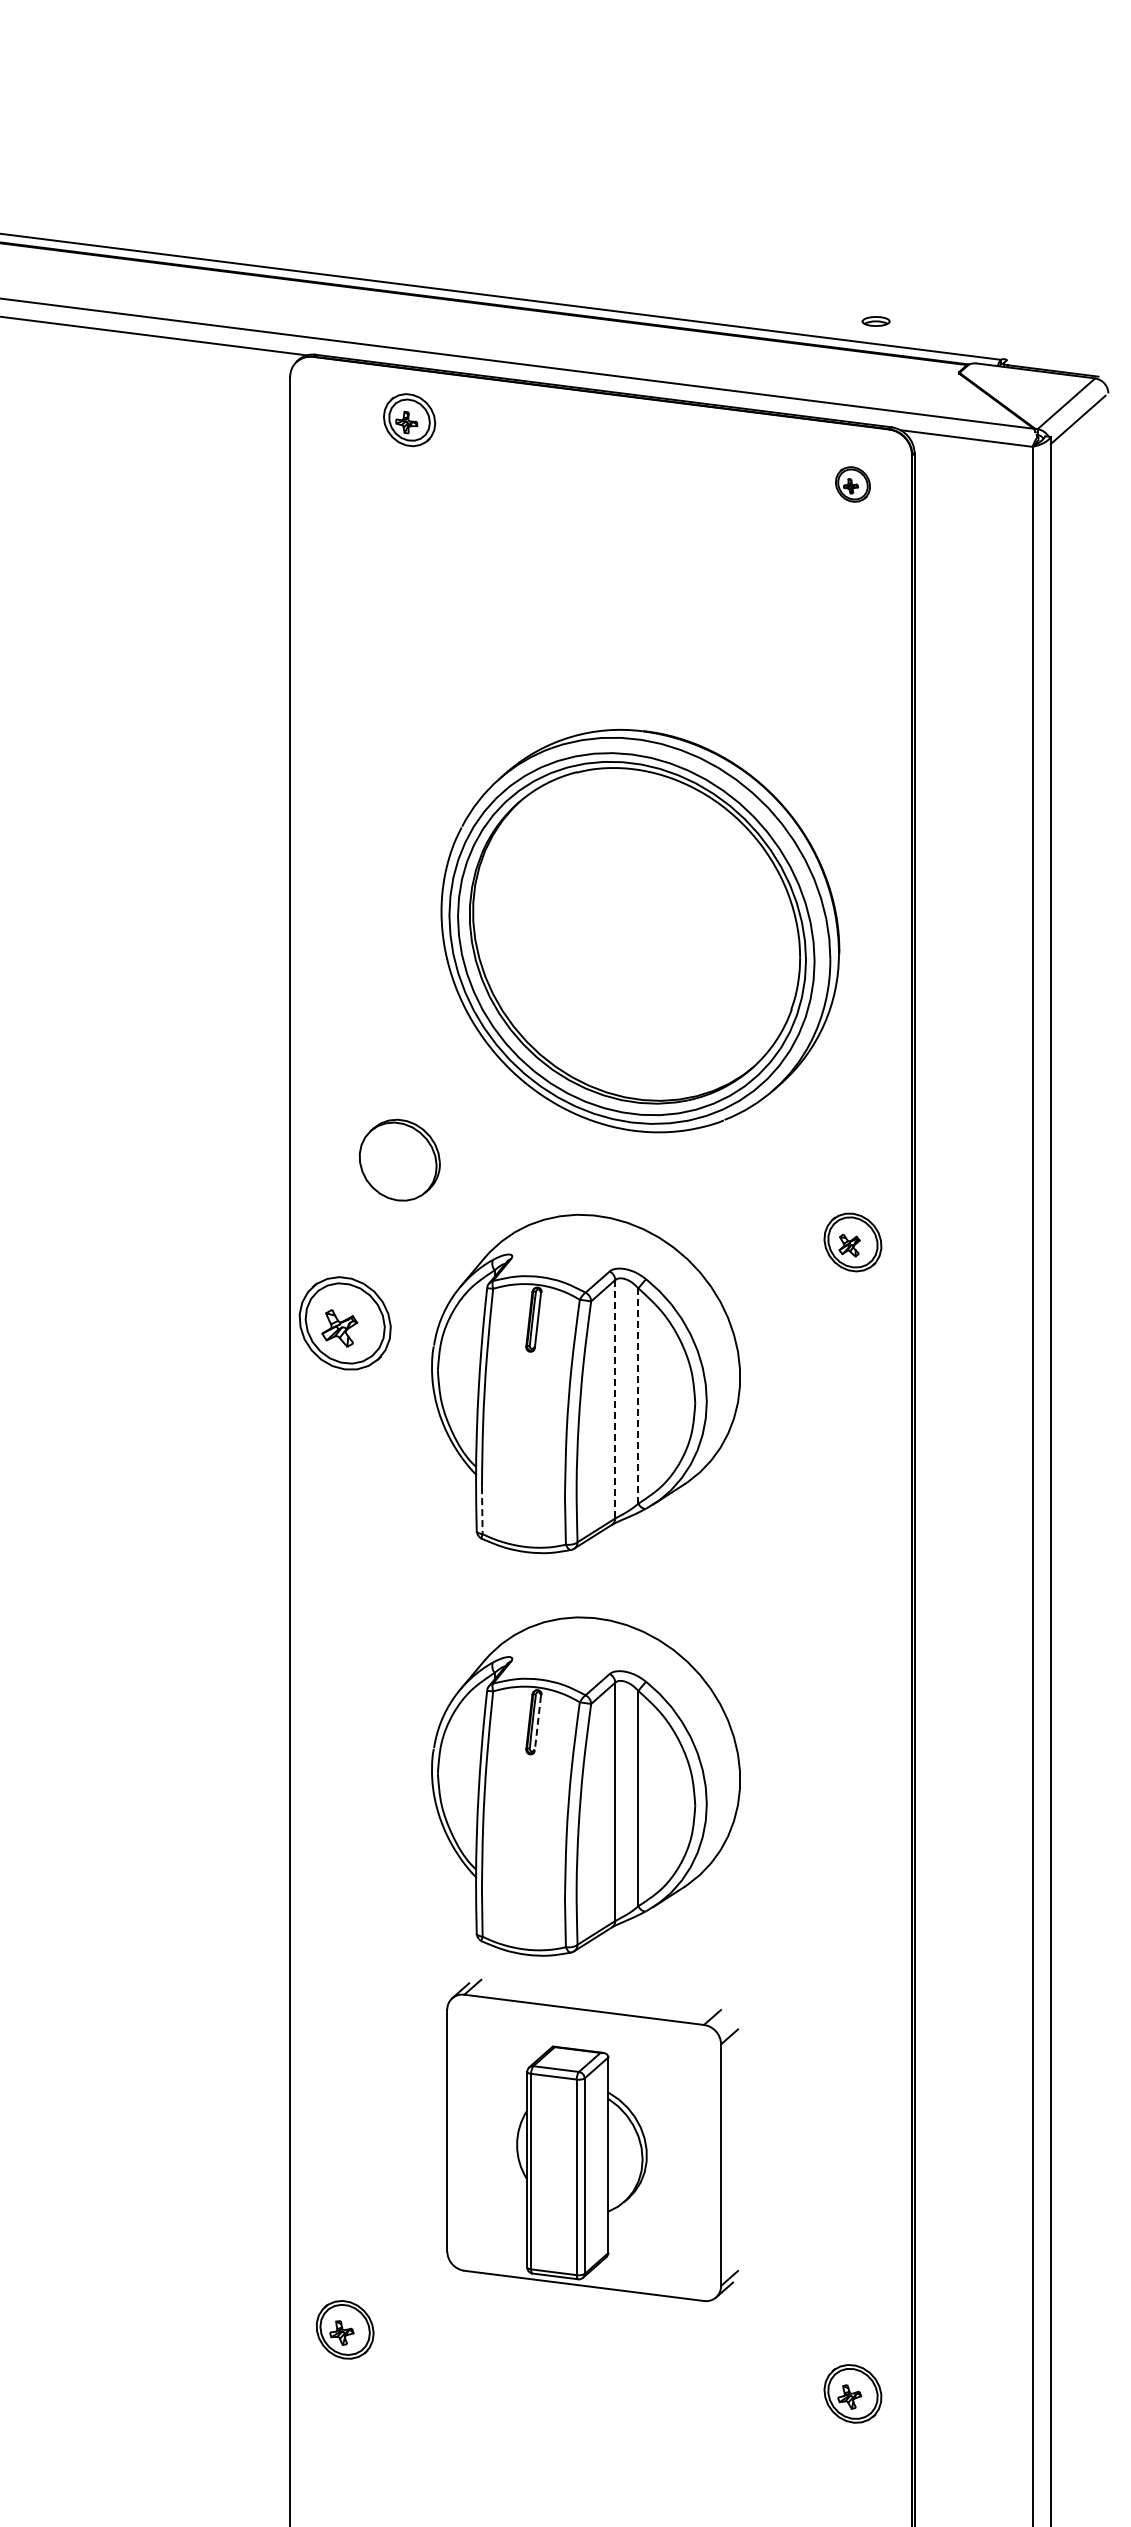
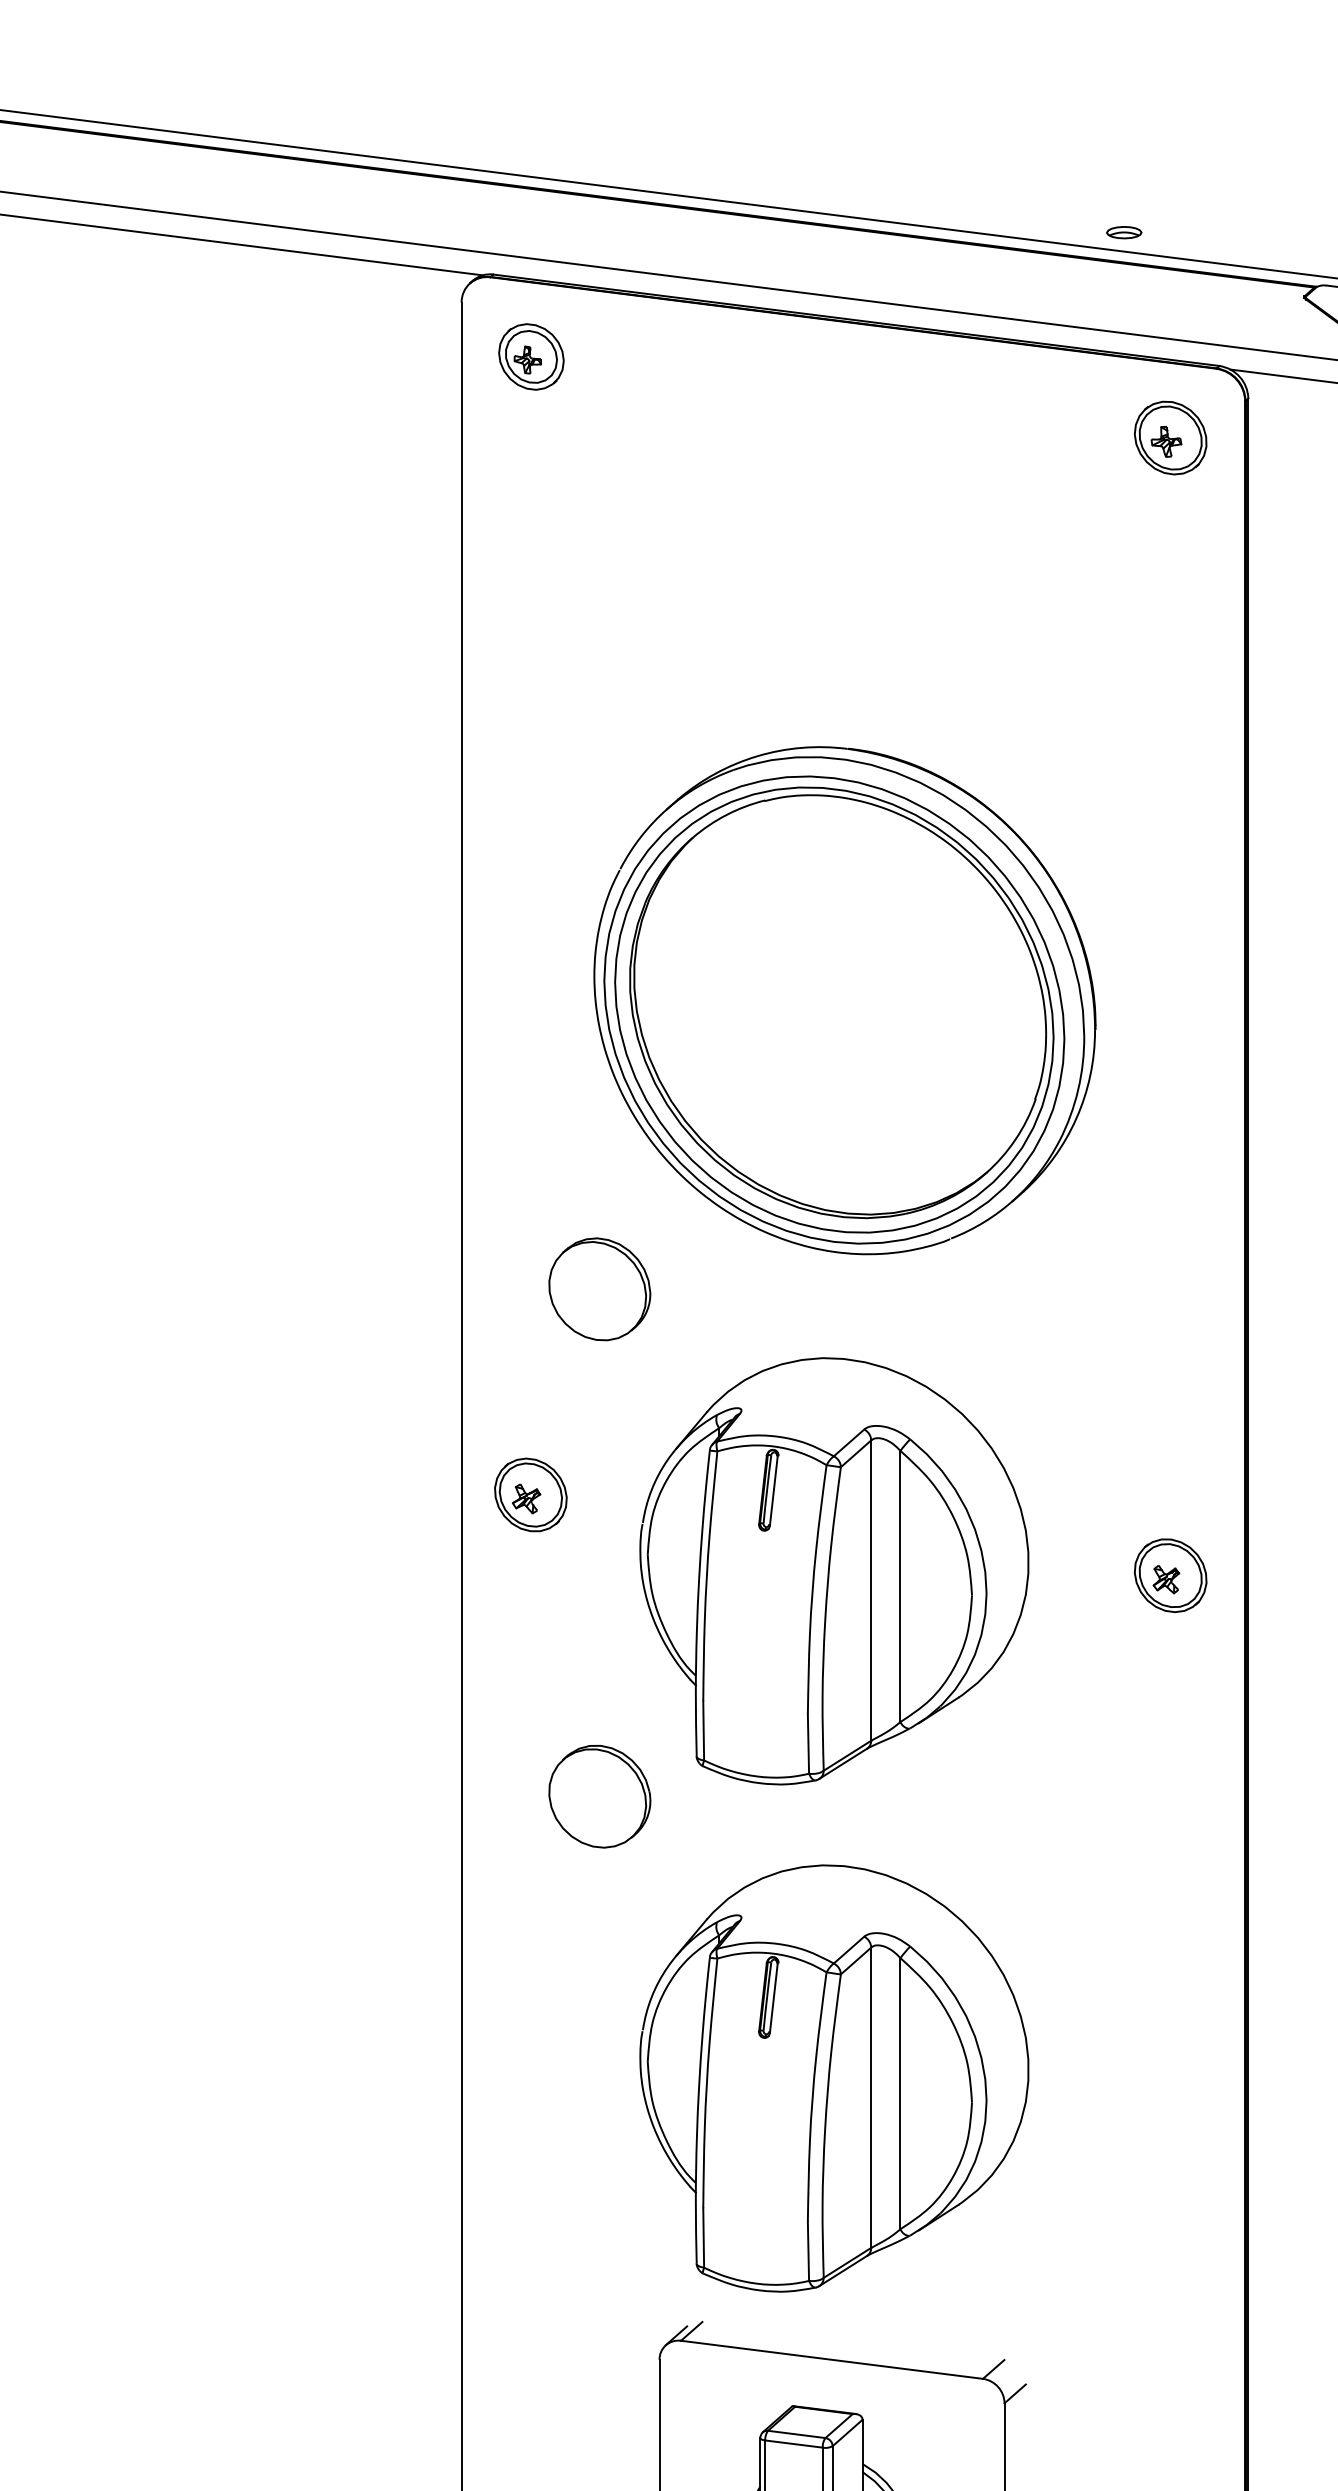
part: (875, 321) -> (1123, 232), moved
part: (409, 420) -> (531, 357), moved
part: (852, 484) -> (1170, 438), size x1.67
part: (640, 930) -> (845, 999), moved
part: (852, 1242) -> (1170, 1575), moved
part: (344, 1323) -> (530, 1495), size x0.62
line: (638, 1396) -> (900, 1587), dashed -> solid
line: (615, 1399) -> (871, 1590), dashed -> solid
line: (482, 1510) -> (703, 1730), dashed -> solid
part: (399, 1562) -> (599, 1796), added
line: (537, 1723) -> (773, 1999), dashed -> solid

